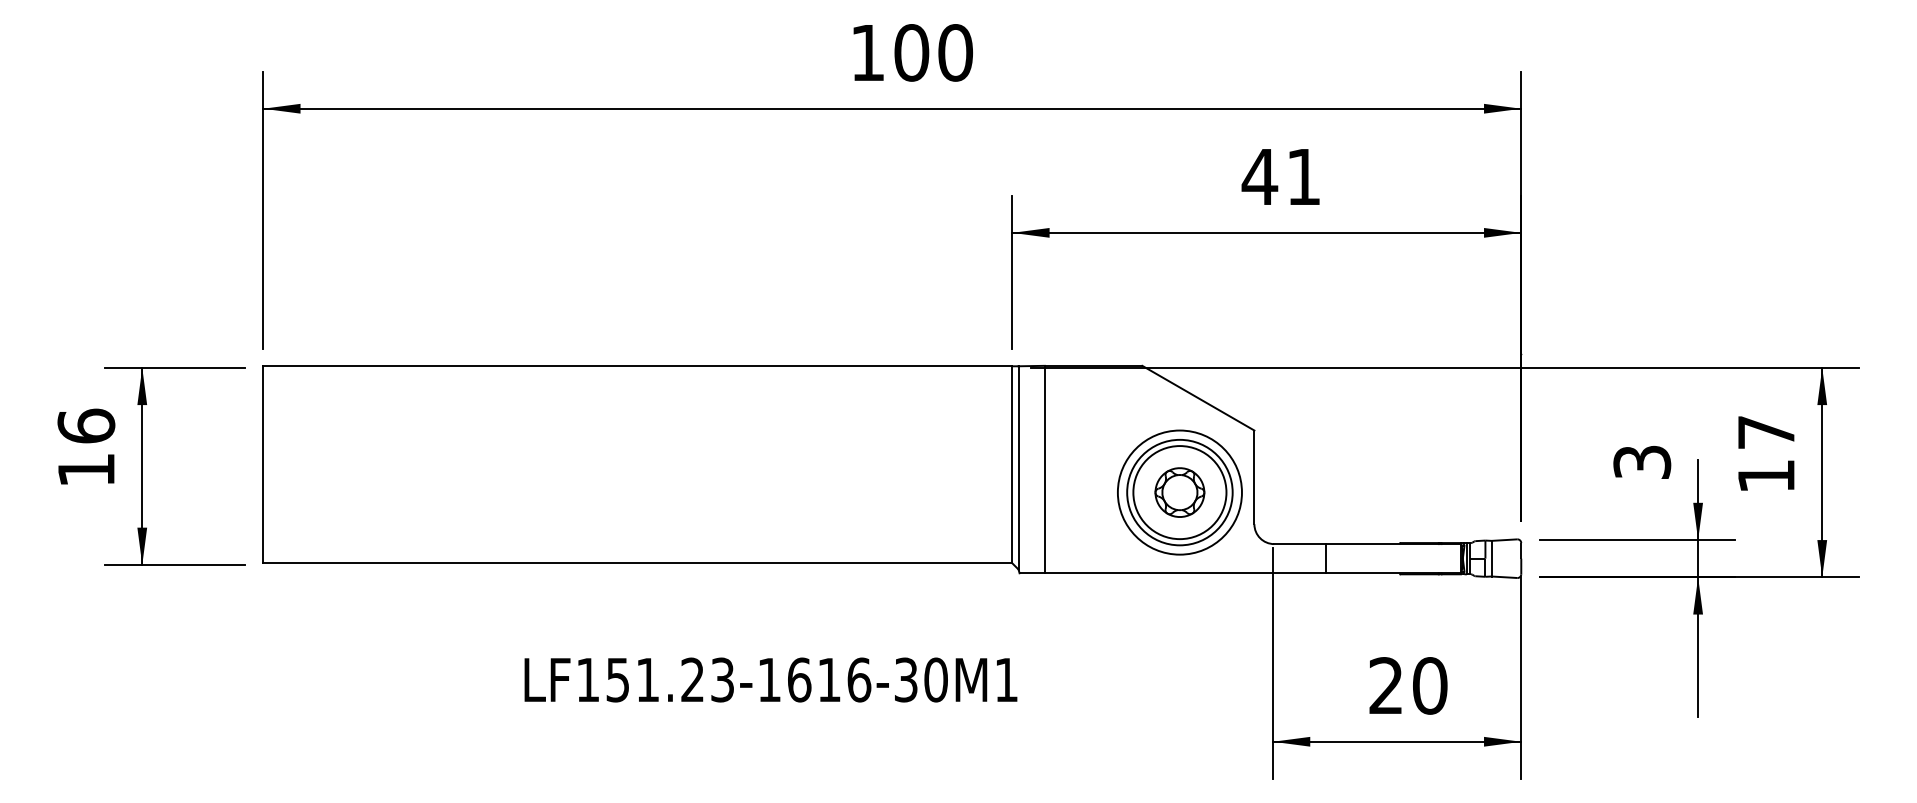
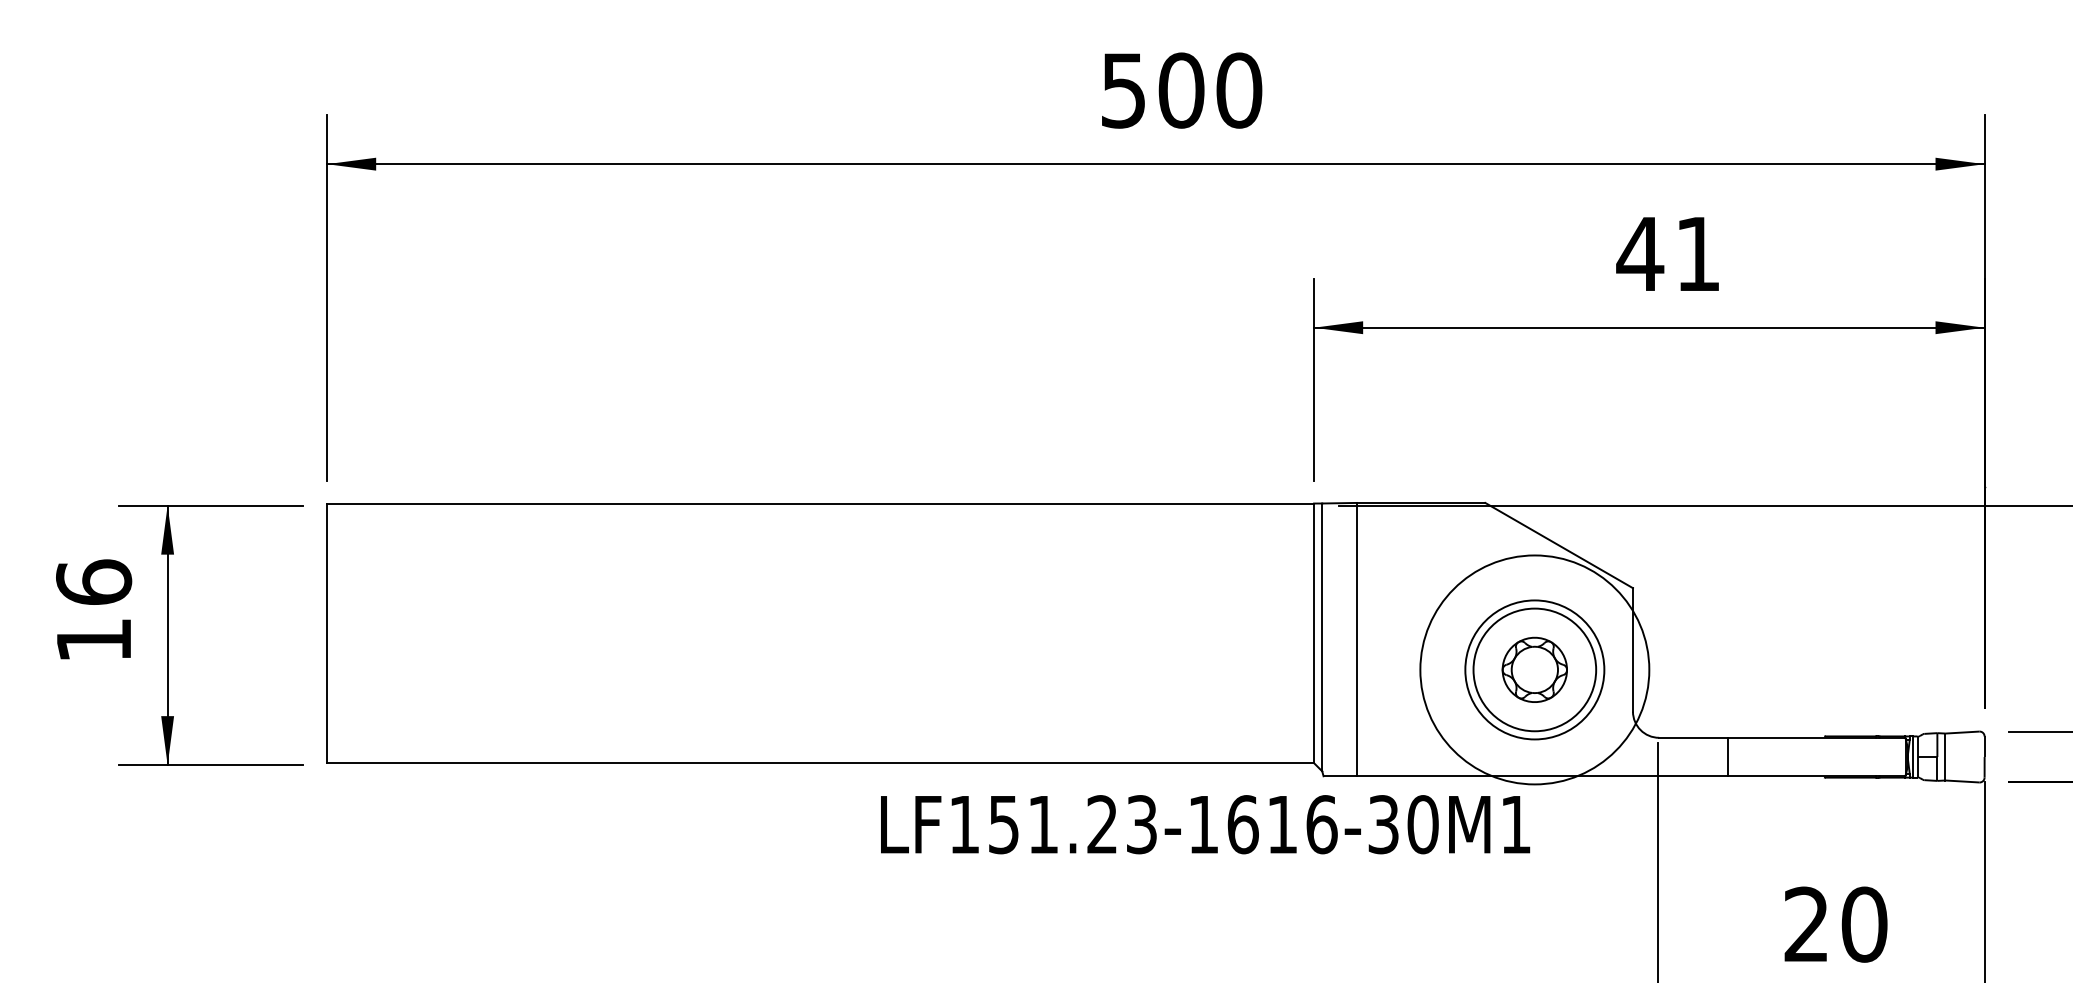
text: (867, 53) -> (1123, 91), 100 -> 500
circle: (1179, 492) -> (1534, 669), size x1.4
text: (770, 679) -> (1204, 823), moved

